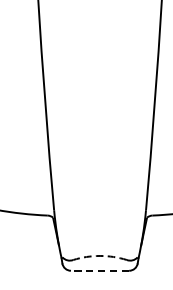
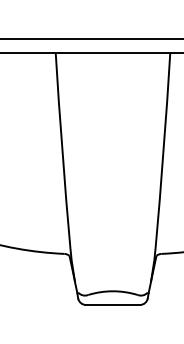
arc: (100, 256) -> (113, 291), dashed -> solid
line: (99, 270) -> (112, 304), dashed -> solid

